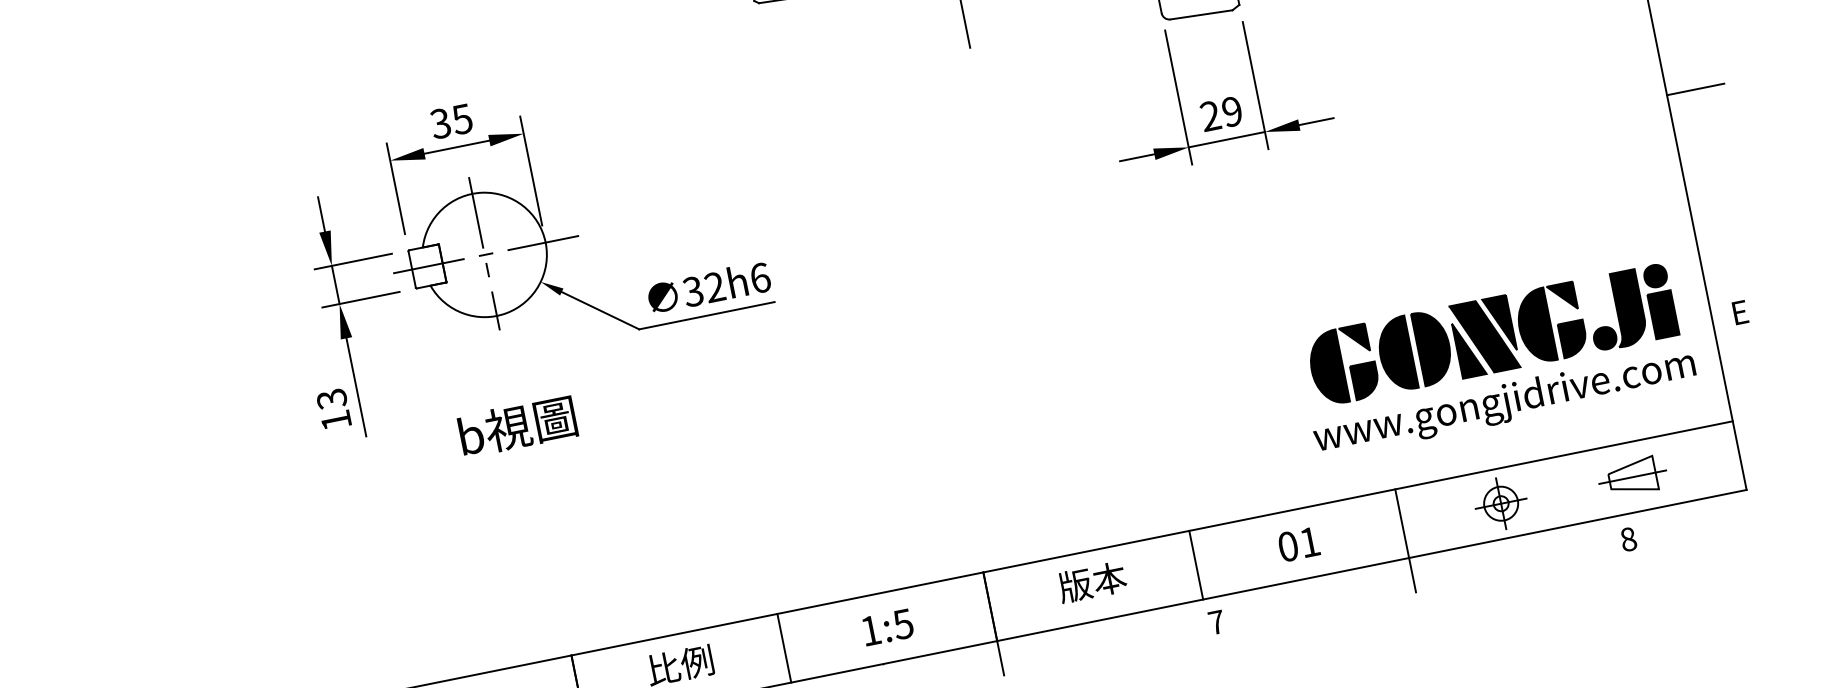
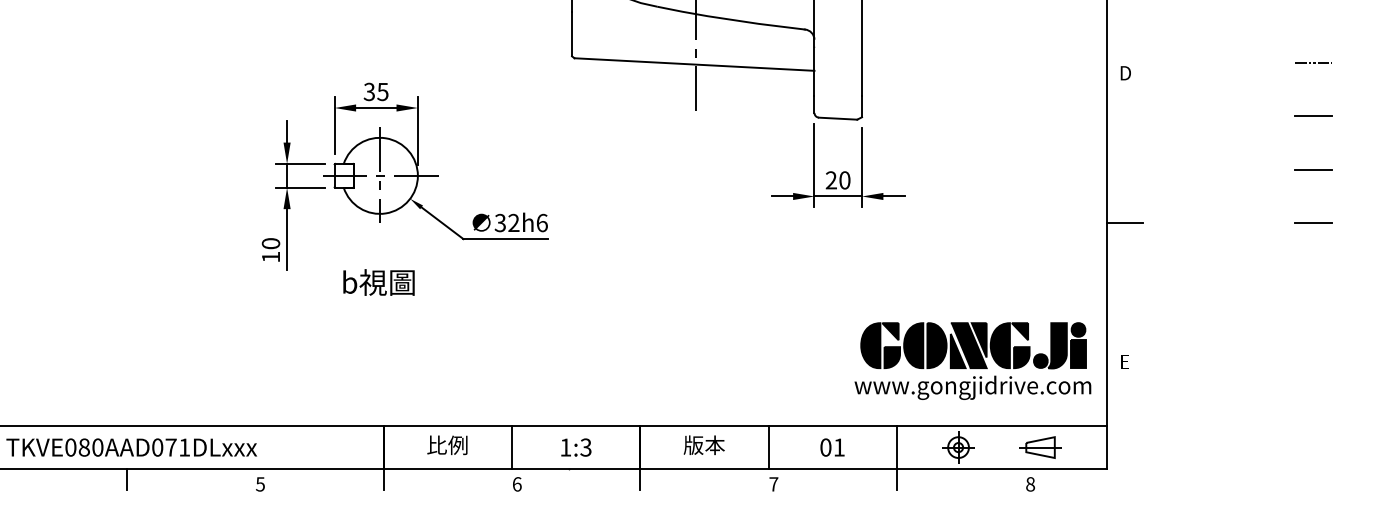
text: (1231, 112) -> (844, 180), 29 -> 20
text: (332, 398) -> (271, 243), 13 -> 10
text: (904, 623) -> (586, 447), 1:5 -> 1:3

